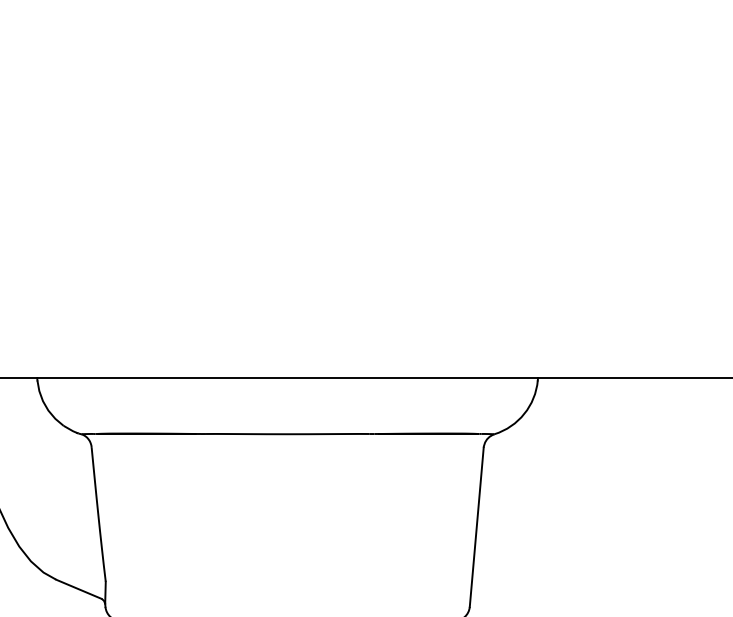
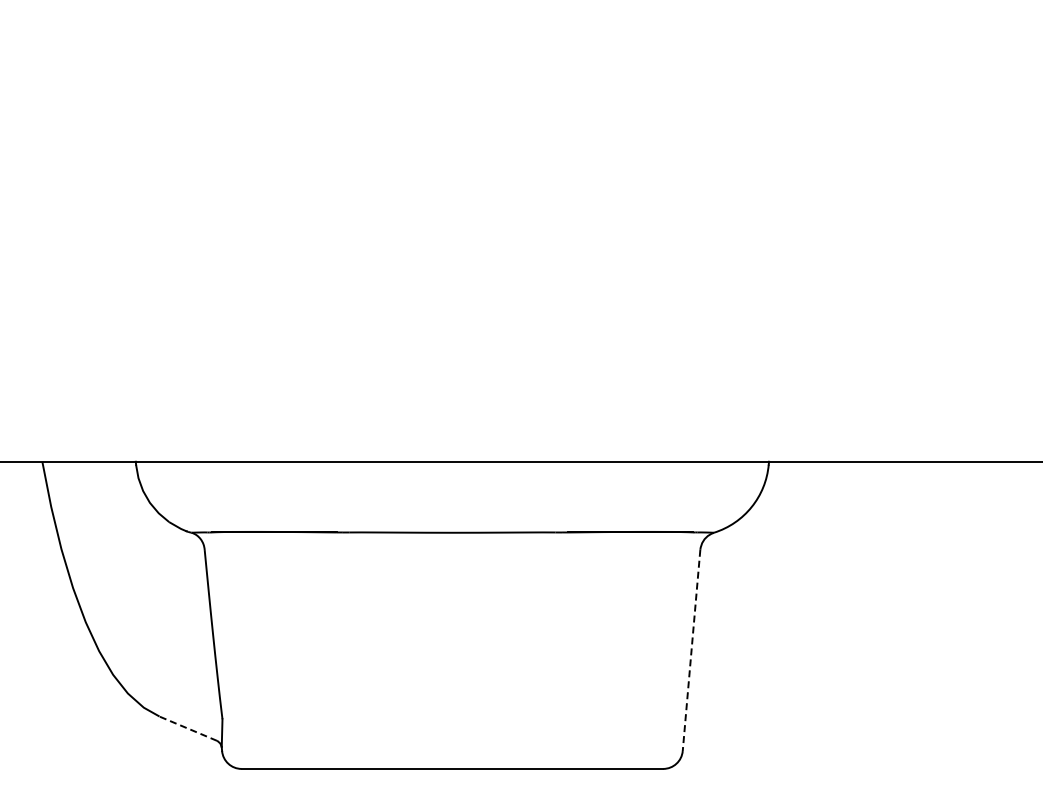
line: (476, 527) -> (691, 650), solid -> dashed
line: (78, 589) -> (187, 728), solid -> dashed

